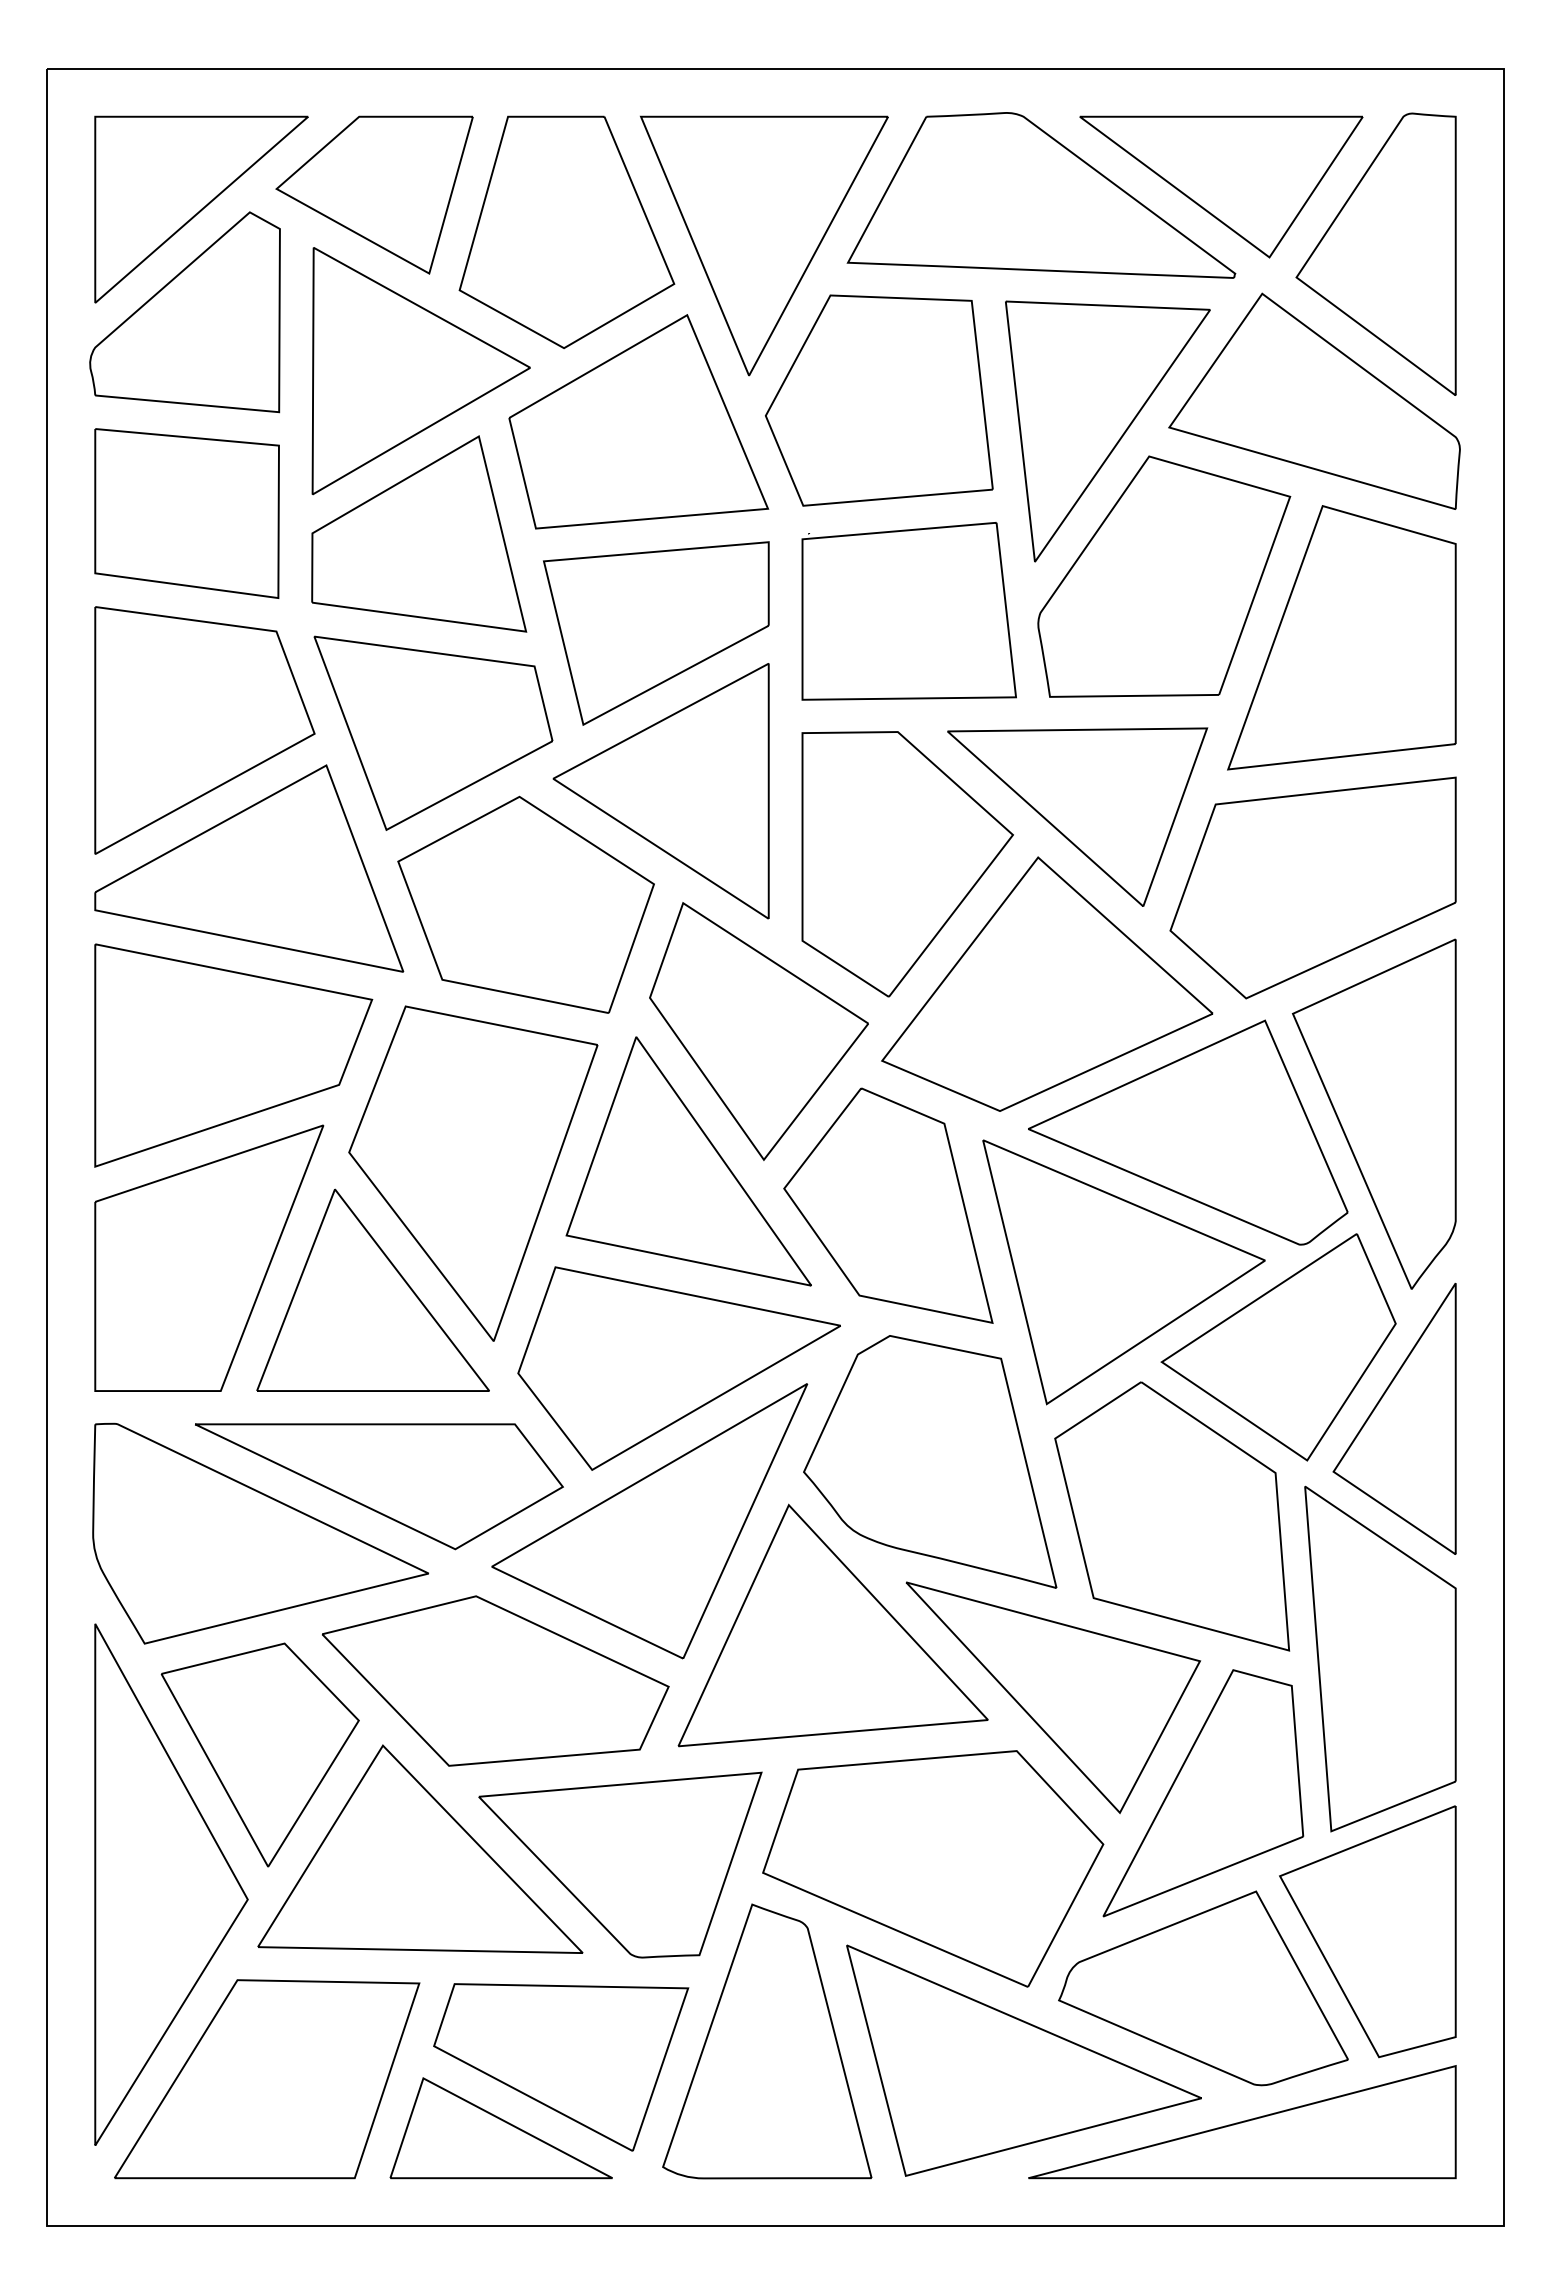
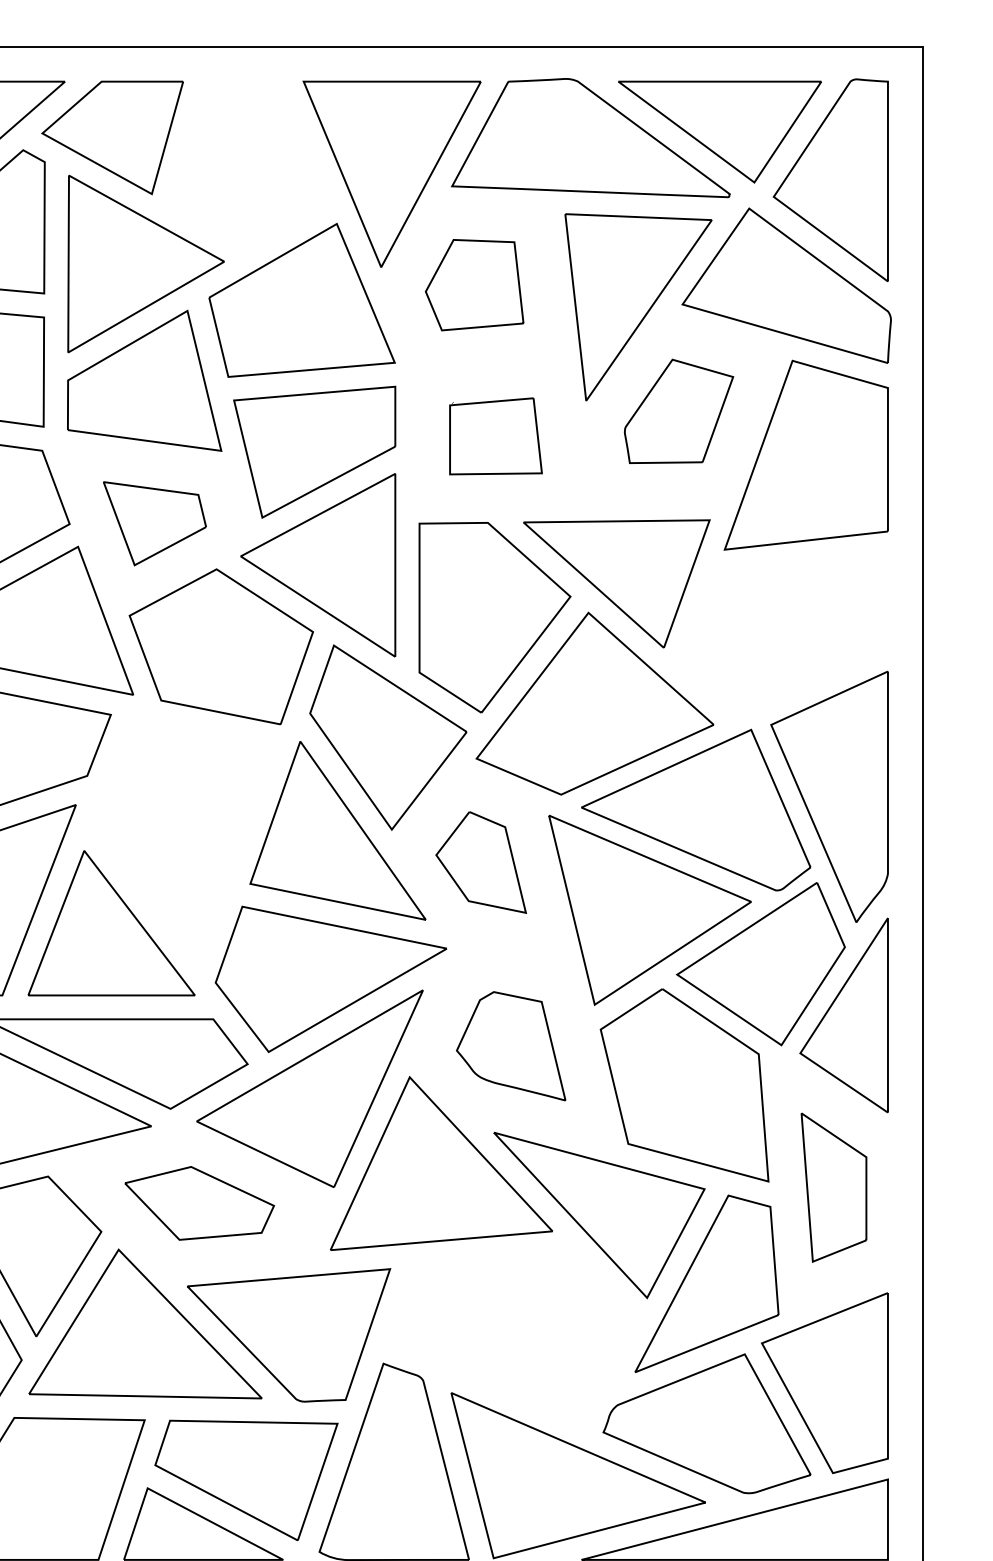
part: (566, 231) -> (250, 163), removed
part: (879, 400) -> (474, 285), size x0.6
part: (1164, 576) -> (679, 411), size x0.6
part: (908, 611) -> (495, 436), size x0.6
part: (433, 732) -> (154, 523), size x0.6
part: (1312, 887) -> (785, 634), removed
part: (473, 1173) -> (183, 839), removed
part: (888, 1205) -> (481, 862), size x0.6
part: (930, 1461) -> (511, 1045), size x0.6
part: (1380, 1658) -> (834, 1187), size x0.6
part: (495, 1680) -> (199, 1203), size x0.6
part: (933, 1868) -> (513, 1337), removed

